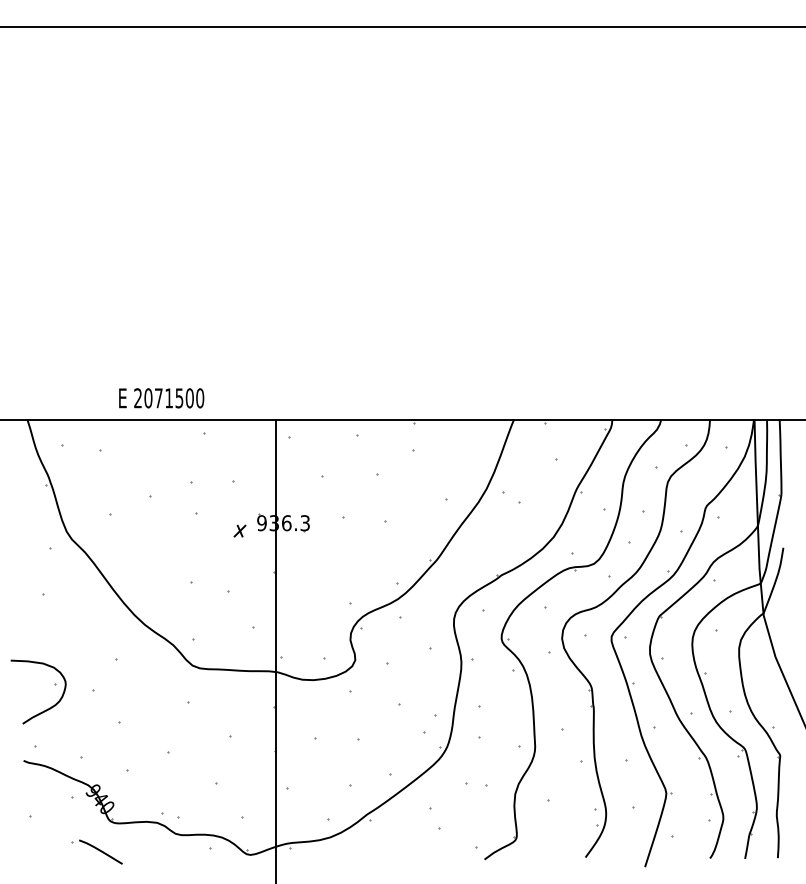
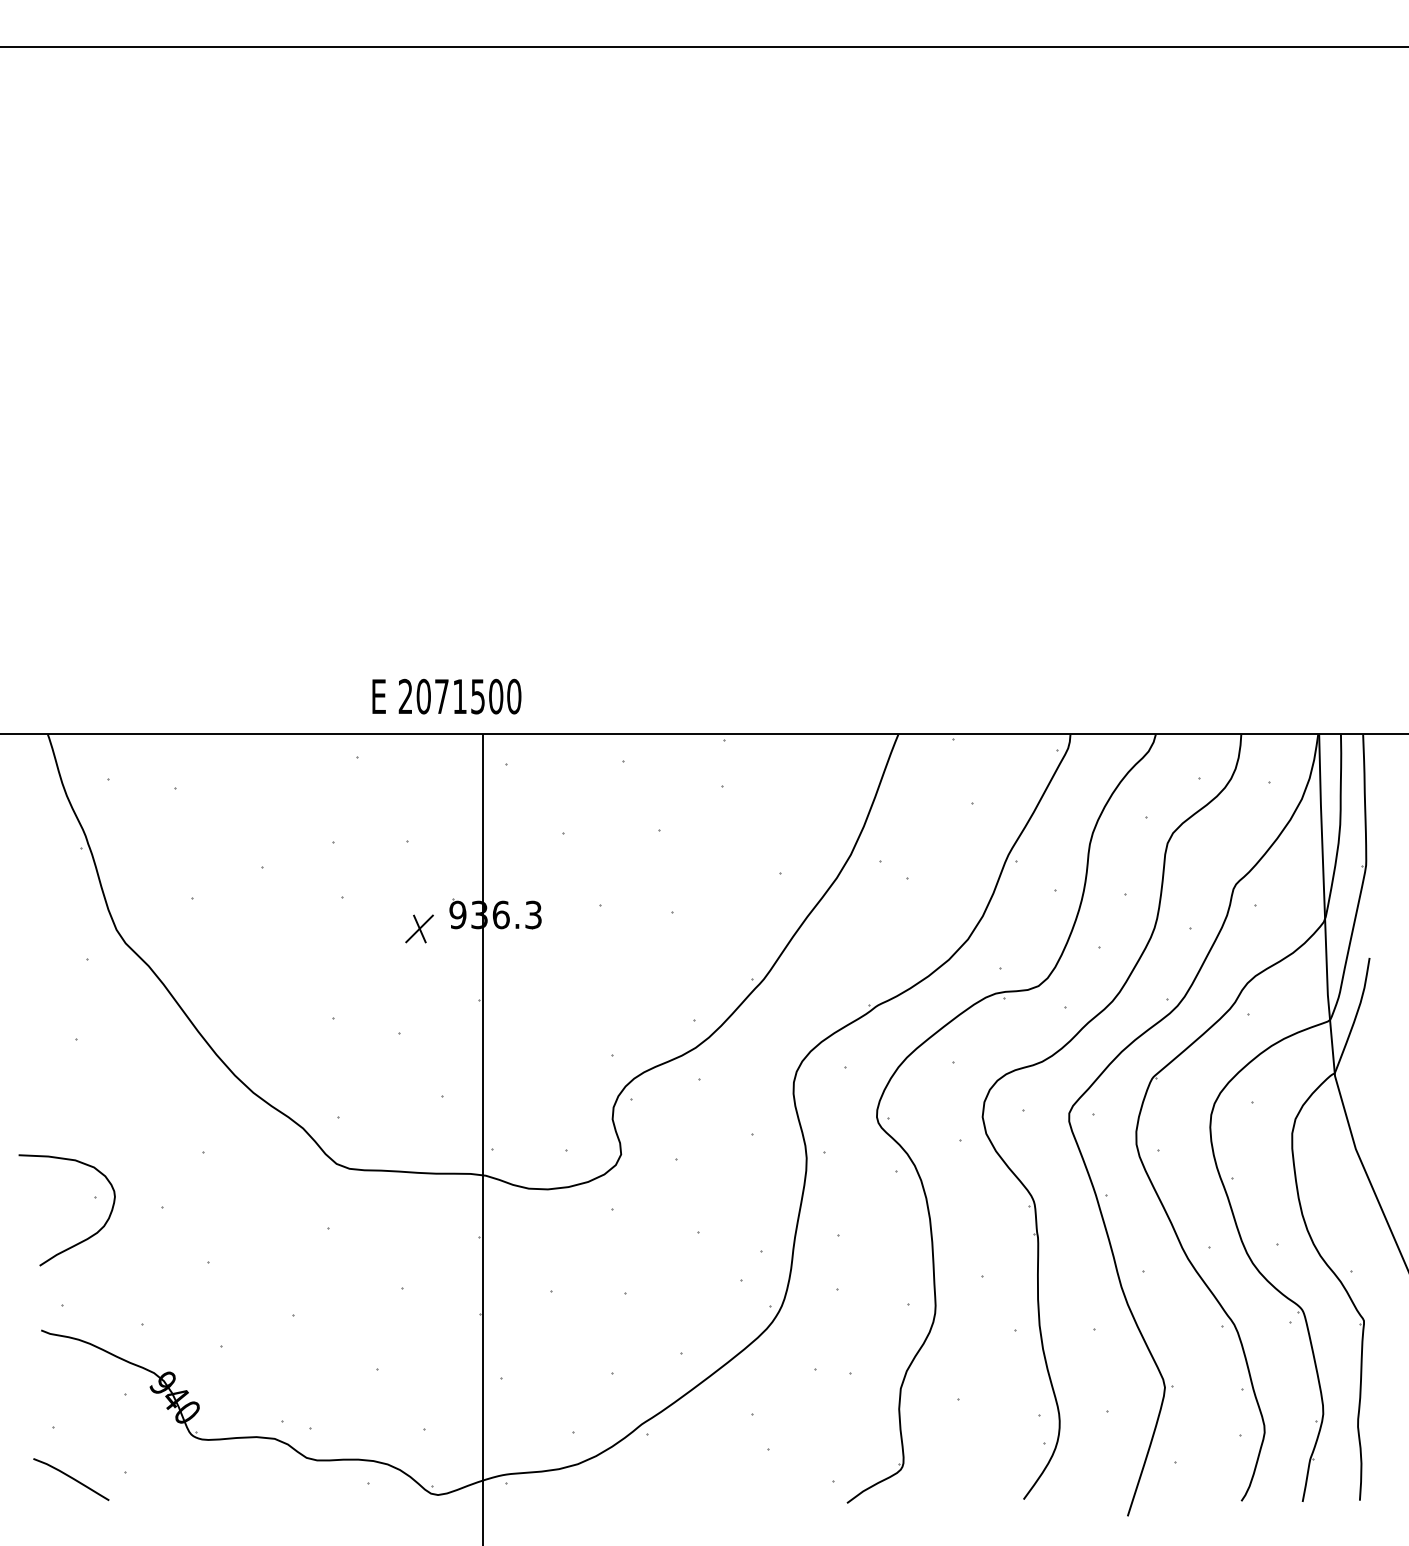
text: (161, 398) -> (446, 696), moved
part: (239, 530) -> (418, 927), size x1.43
curve: (100, 851) -> (70, 1478), moved

